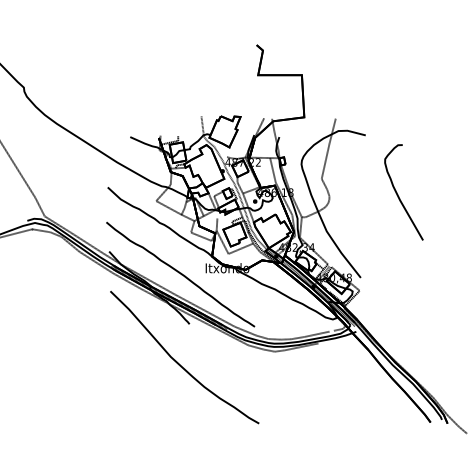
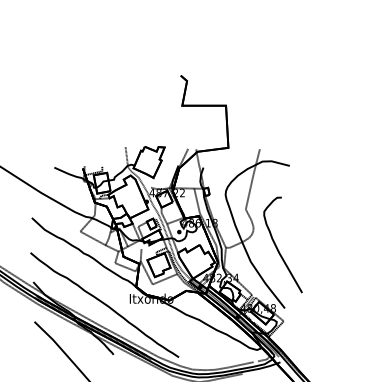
curve: (398, 194) -> (277, 247), moved

